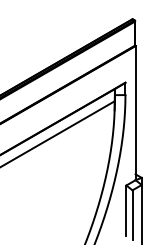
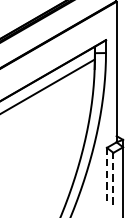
line: (126, 210) -> (107, 174), solid -> dashed
line: (132, 215) -> (113, 179), solid -> dashed

